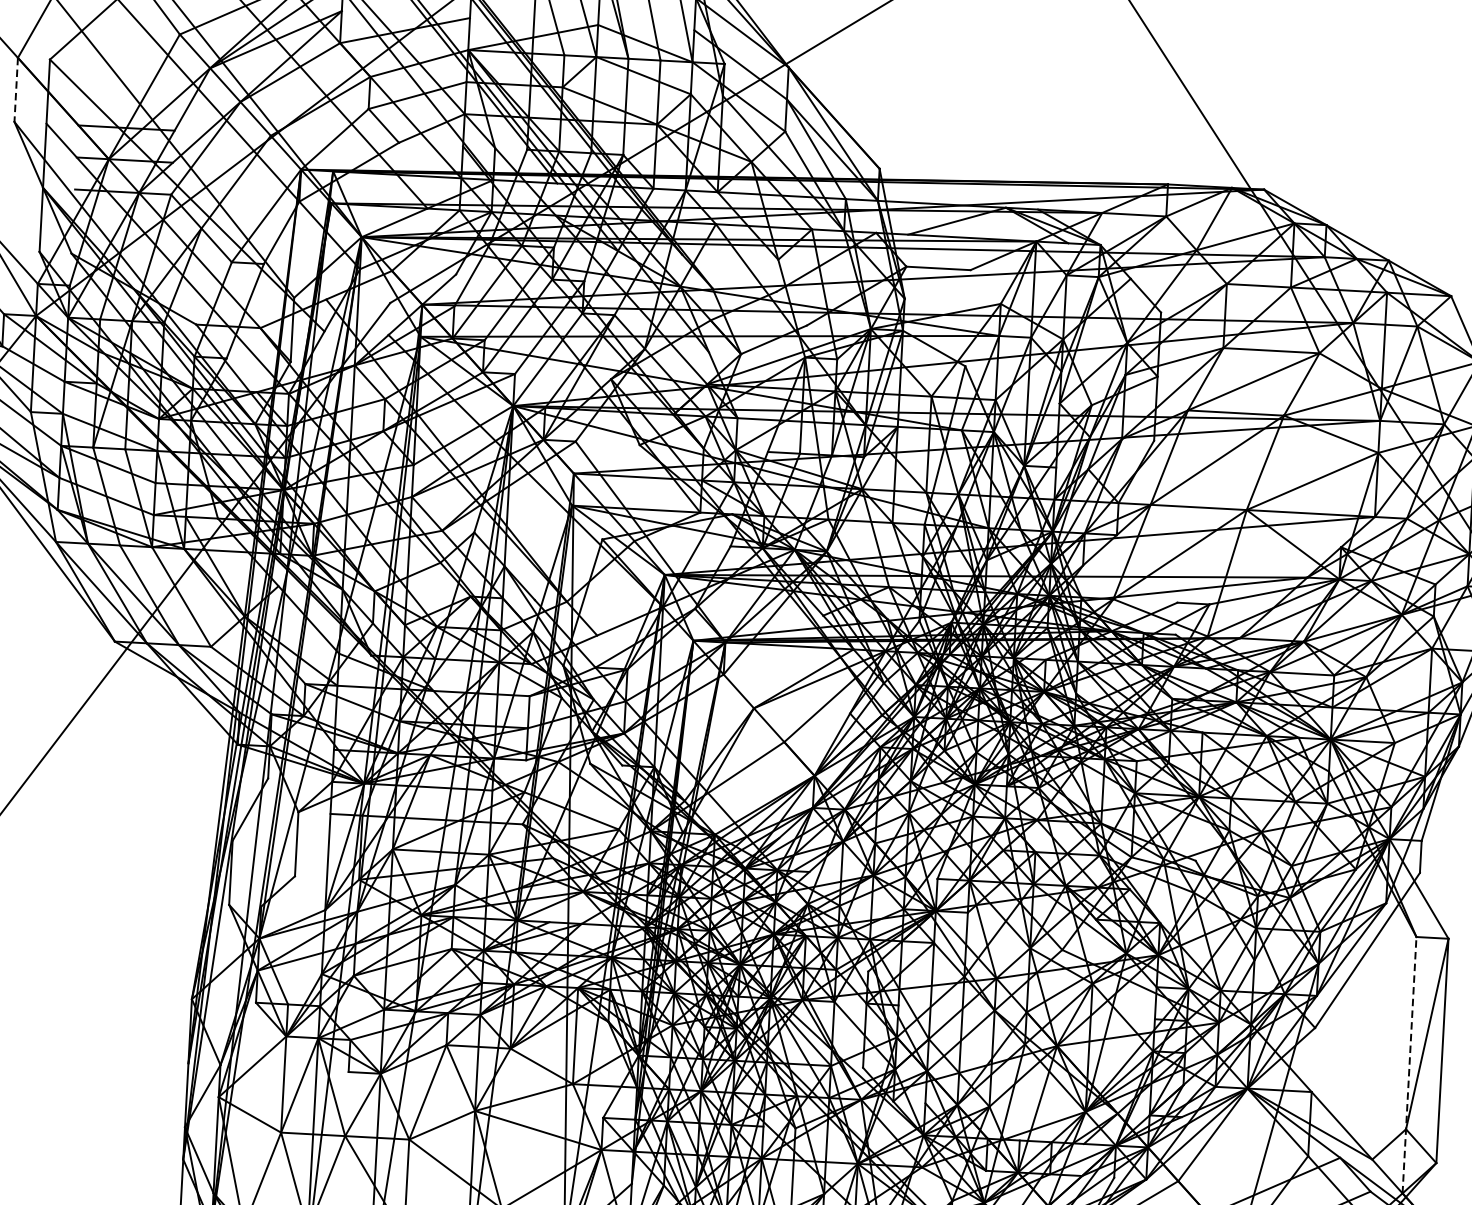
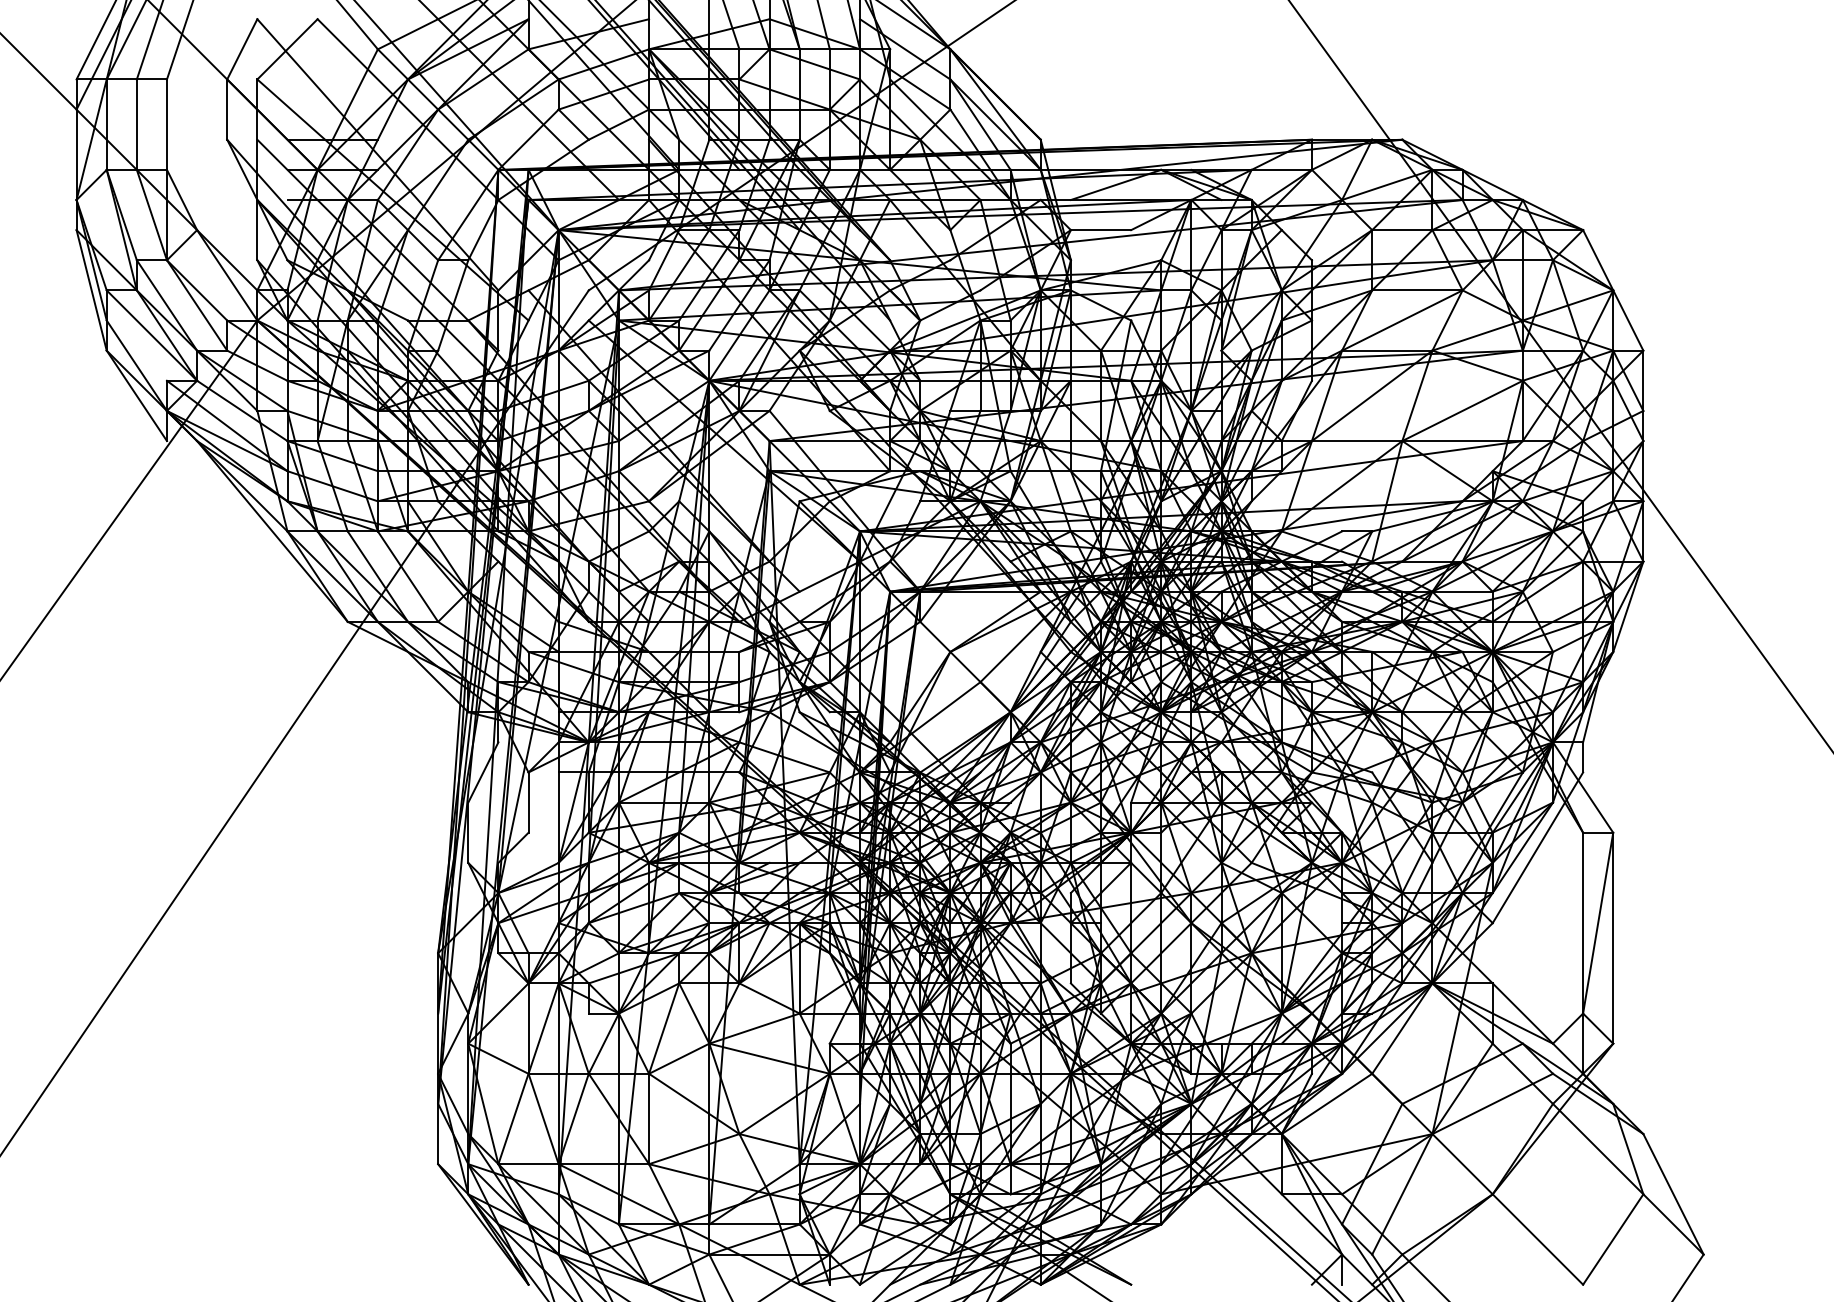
line: (16, 90) -> (227, 110), dashed -> solid
line: (1409, 1065) -> (1583, 953), dashed -> solid

